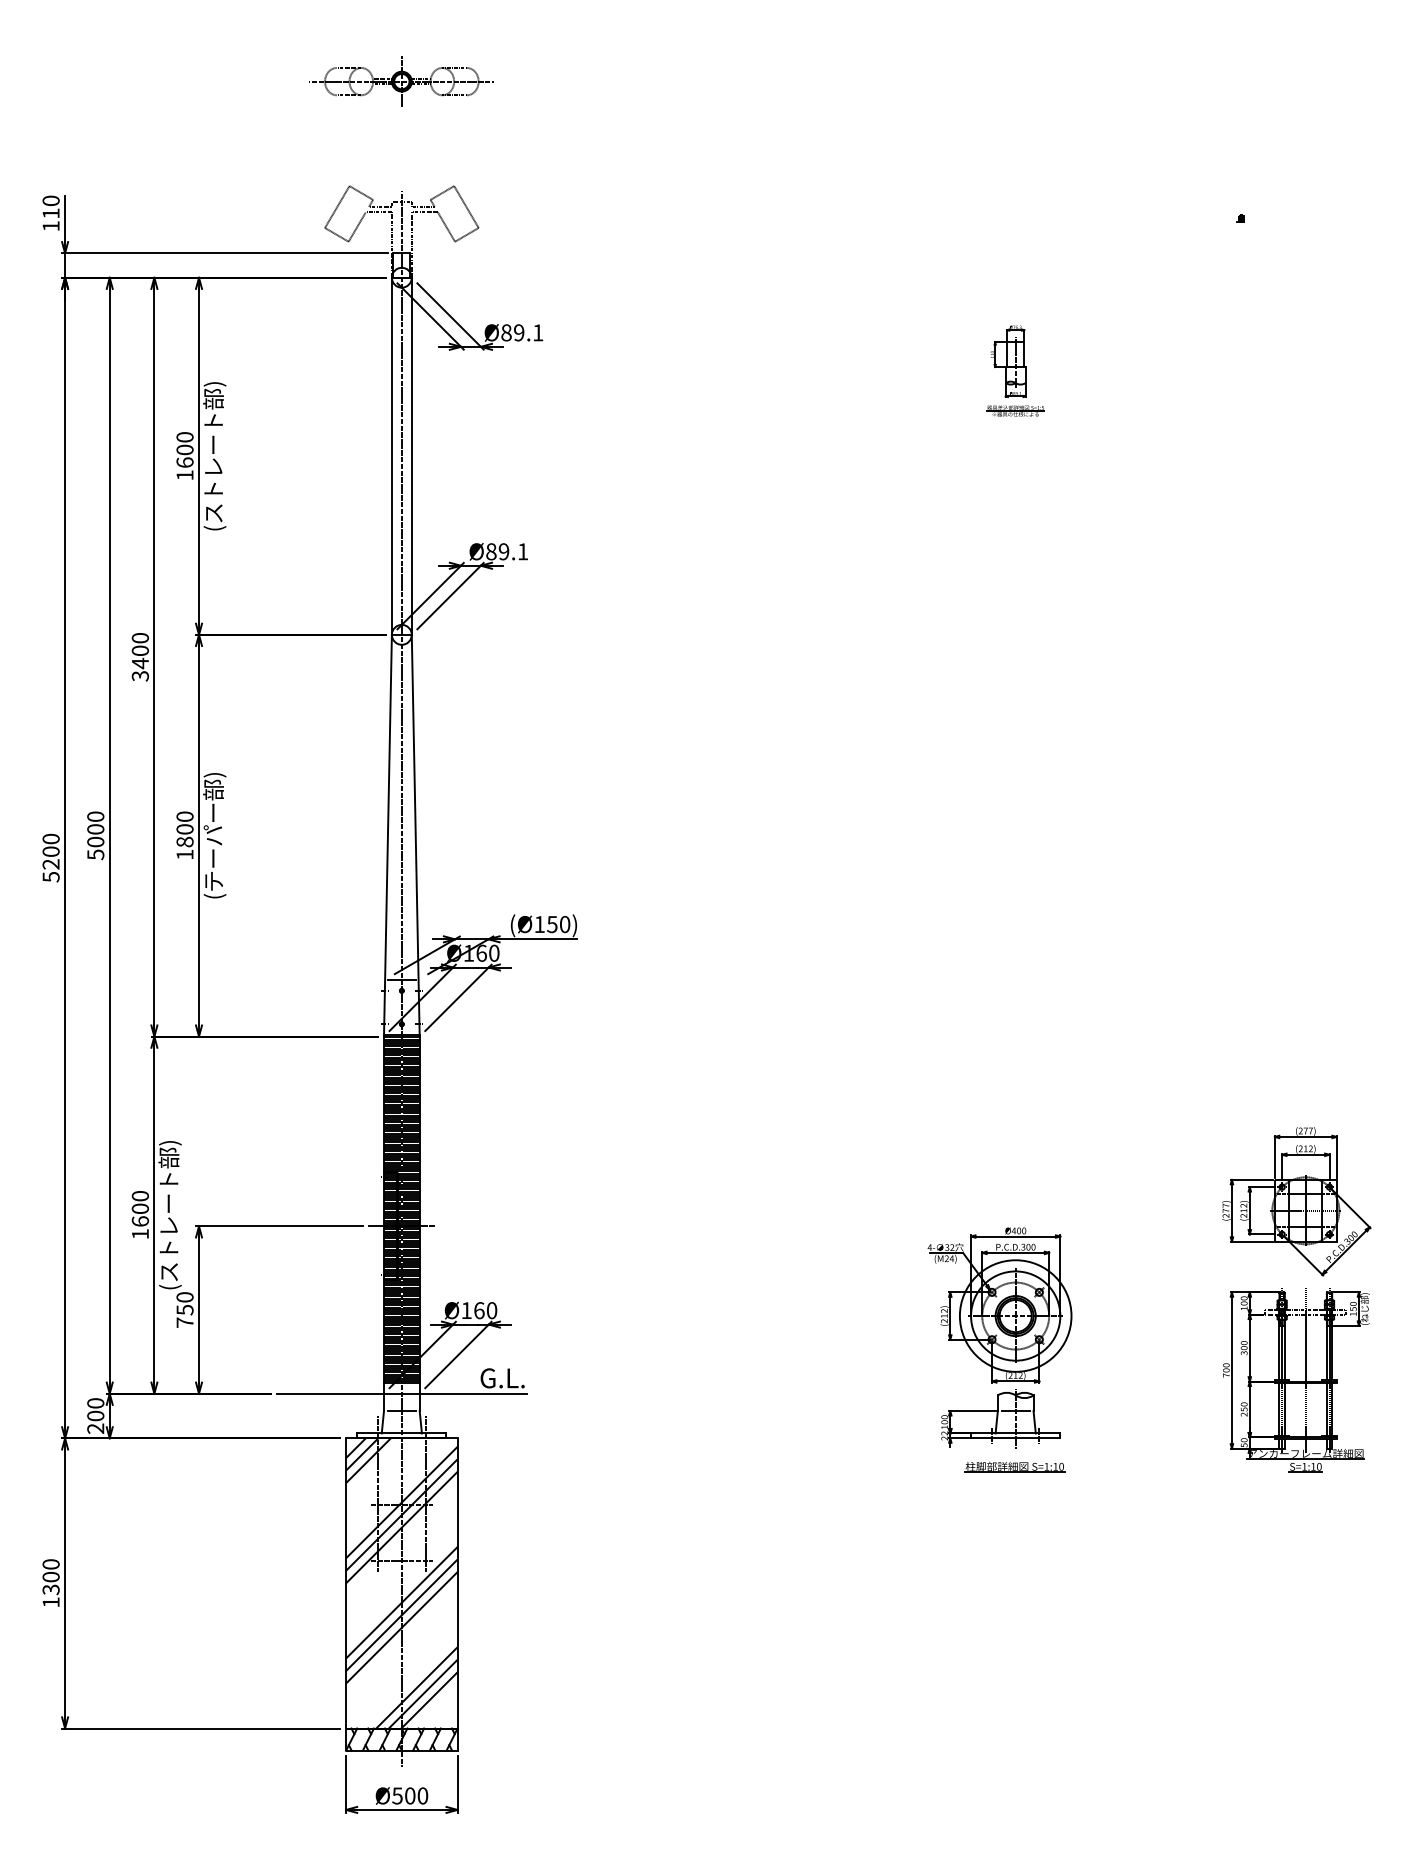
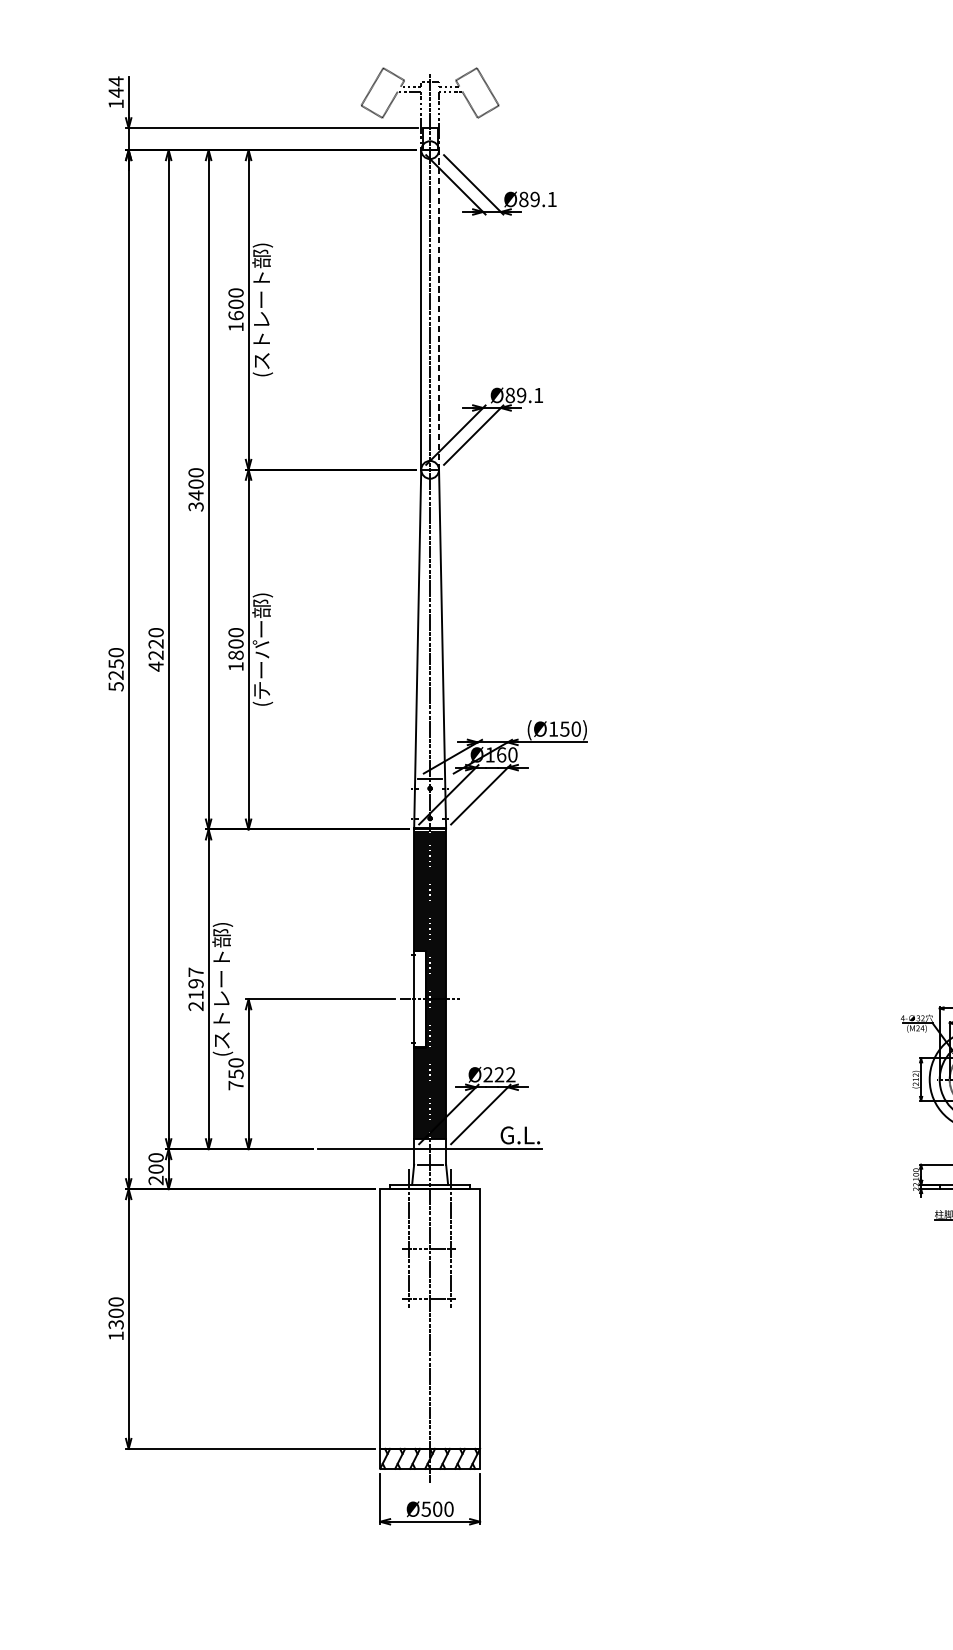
text: (50, 207) -> (115, 87), 110 -> 144
line: (411, 456) -> (438, 310), solid -> dashed
text: (95, 842) -> (155, 655), 5000 -> 4220
text: (50, 851) -> (115, 663), 5200 -> 5250
text: (139, 1215) -> (195, 989), 1600 -> 2197
hatch: (390, 1225) -> (419, 998), removed
text: (479, 1310) -> (499, 1074), Ø160 -> Ø222
hatch: (401, 1583) -> (429, 1319), removed

